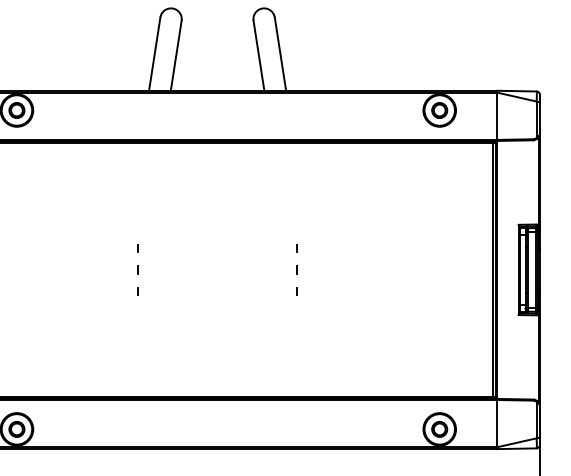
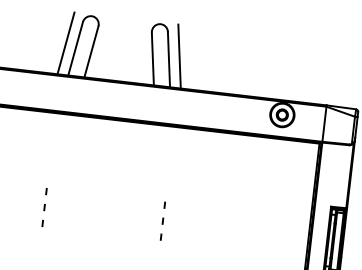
line: (140, 48) -> (65, 43), added
line: (293, 48) -> (179, 56), added

